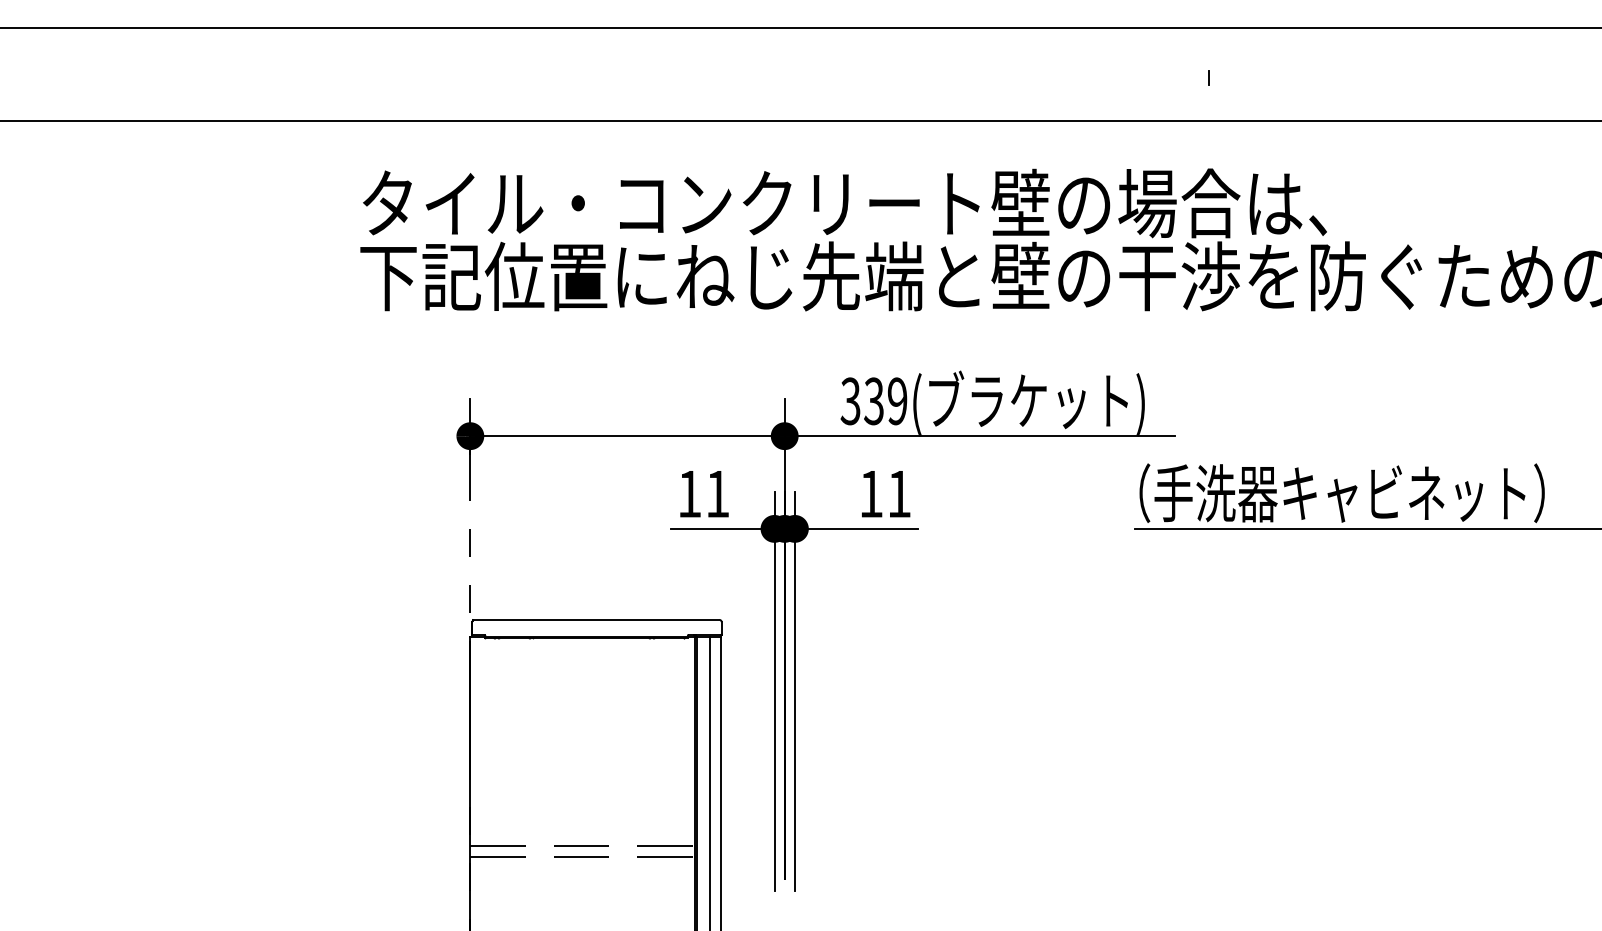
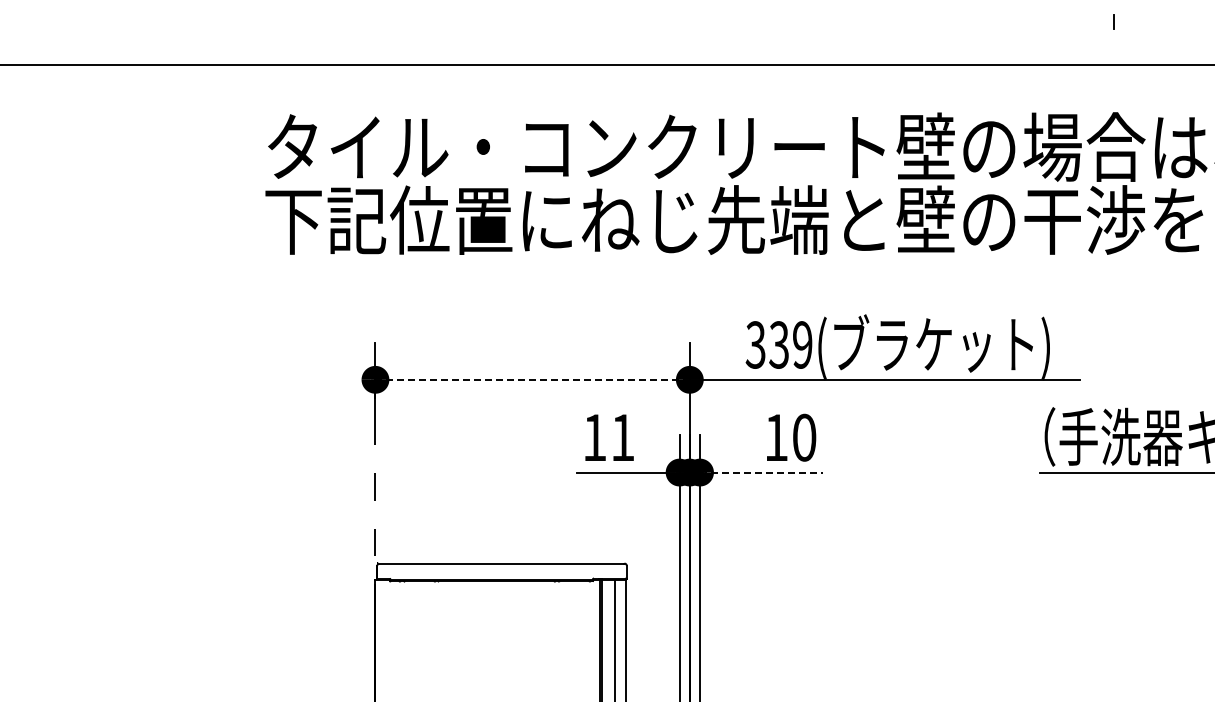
line: (628, 436) -> (533, 380), solid -> dashed
text: (899, 494) -> (804, 438), 11 -> 10
line: (856, 528) -> (761, 472), solid -> dashed

